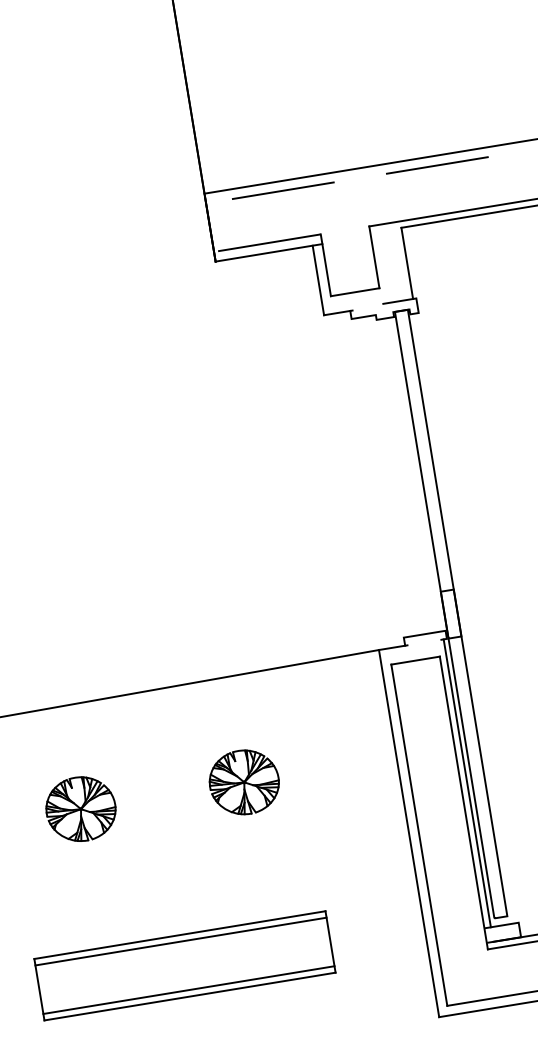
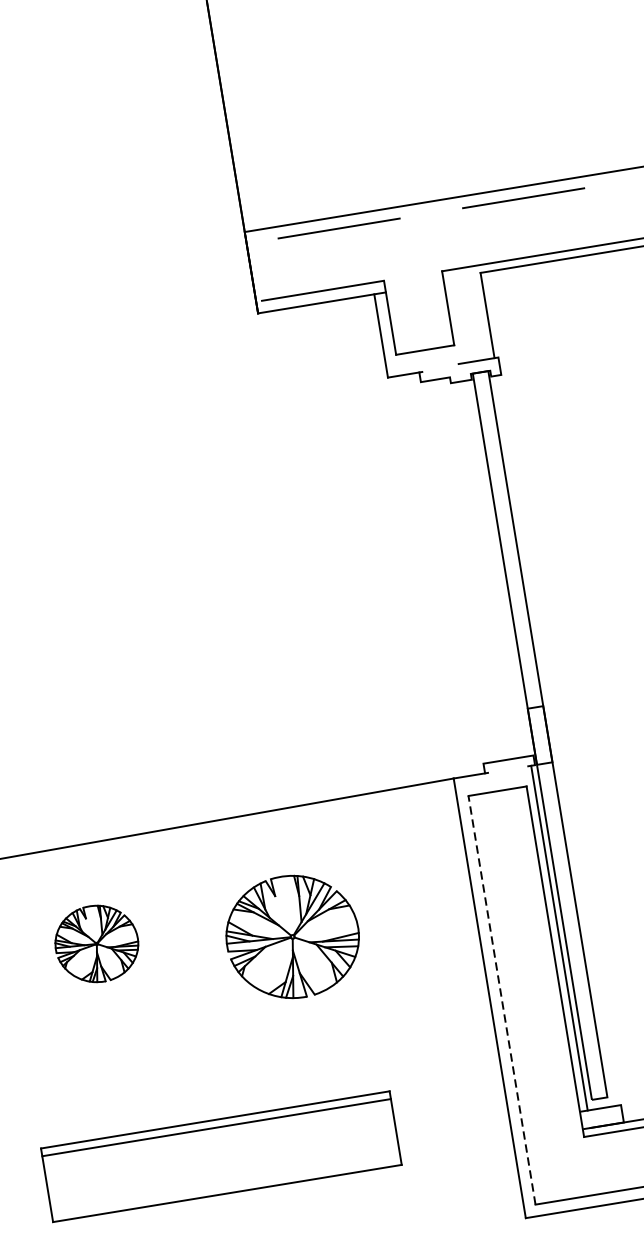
part: (243, 782) -> (291, 937), size x1.6
part: (80, 808) -> (96, 943), moved
line: (419, 835) -> (502, 1000), solid -> dashed
line: (188, 989) -> (225, 1185), removed

